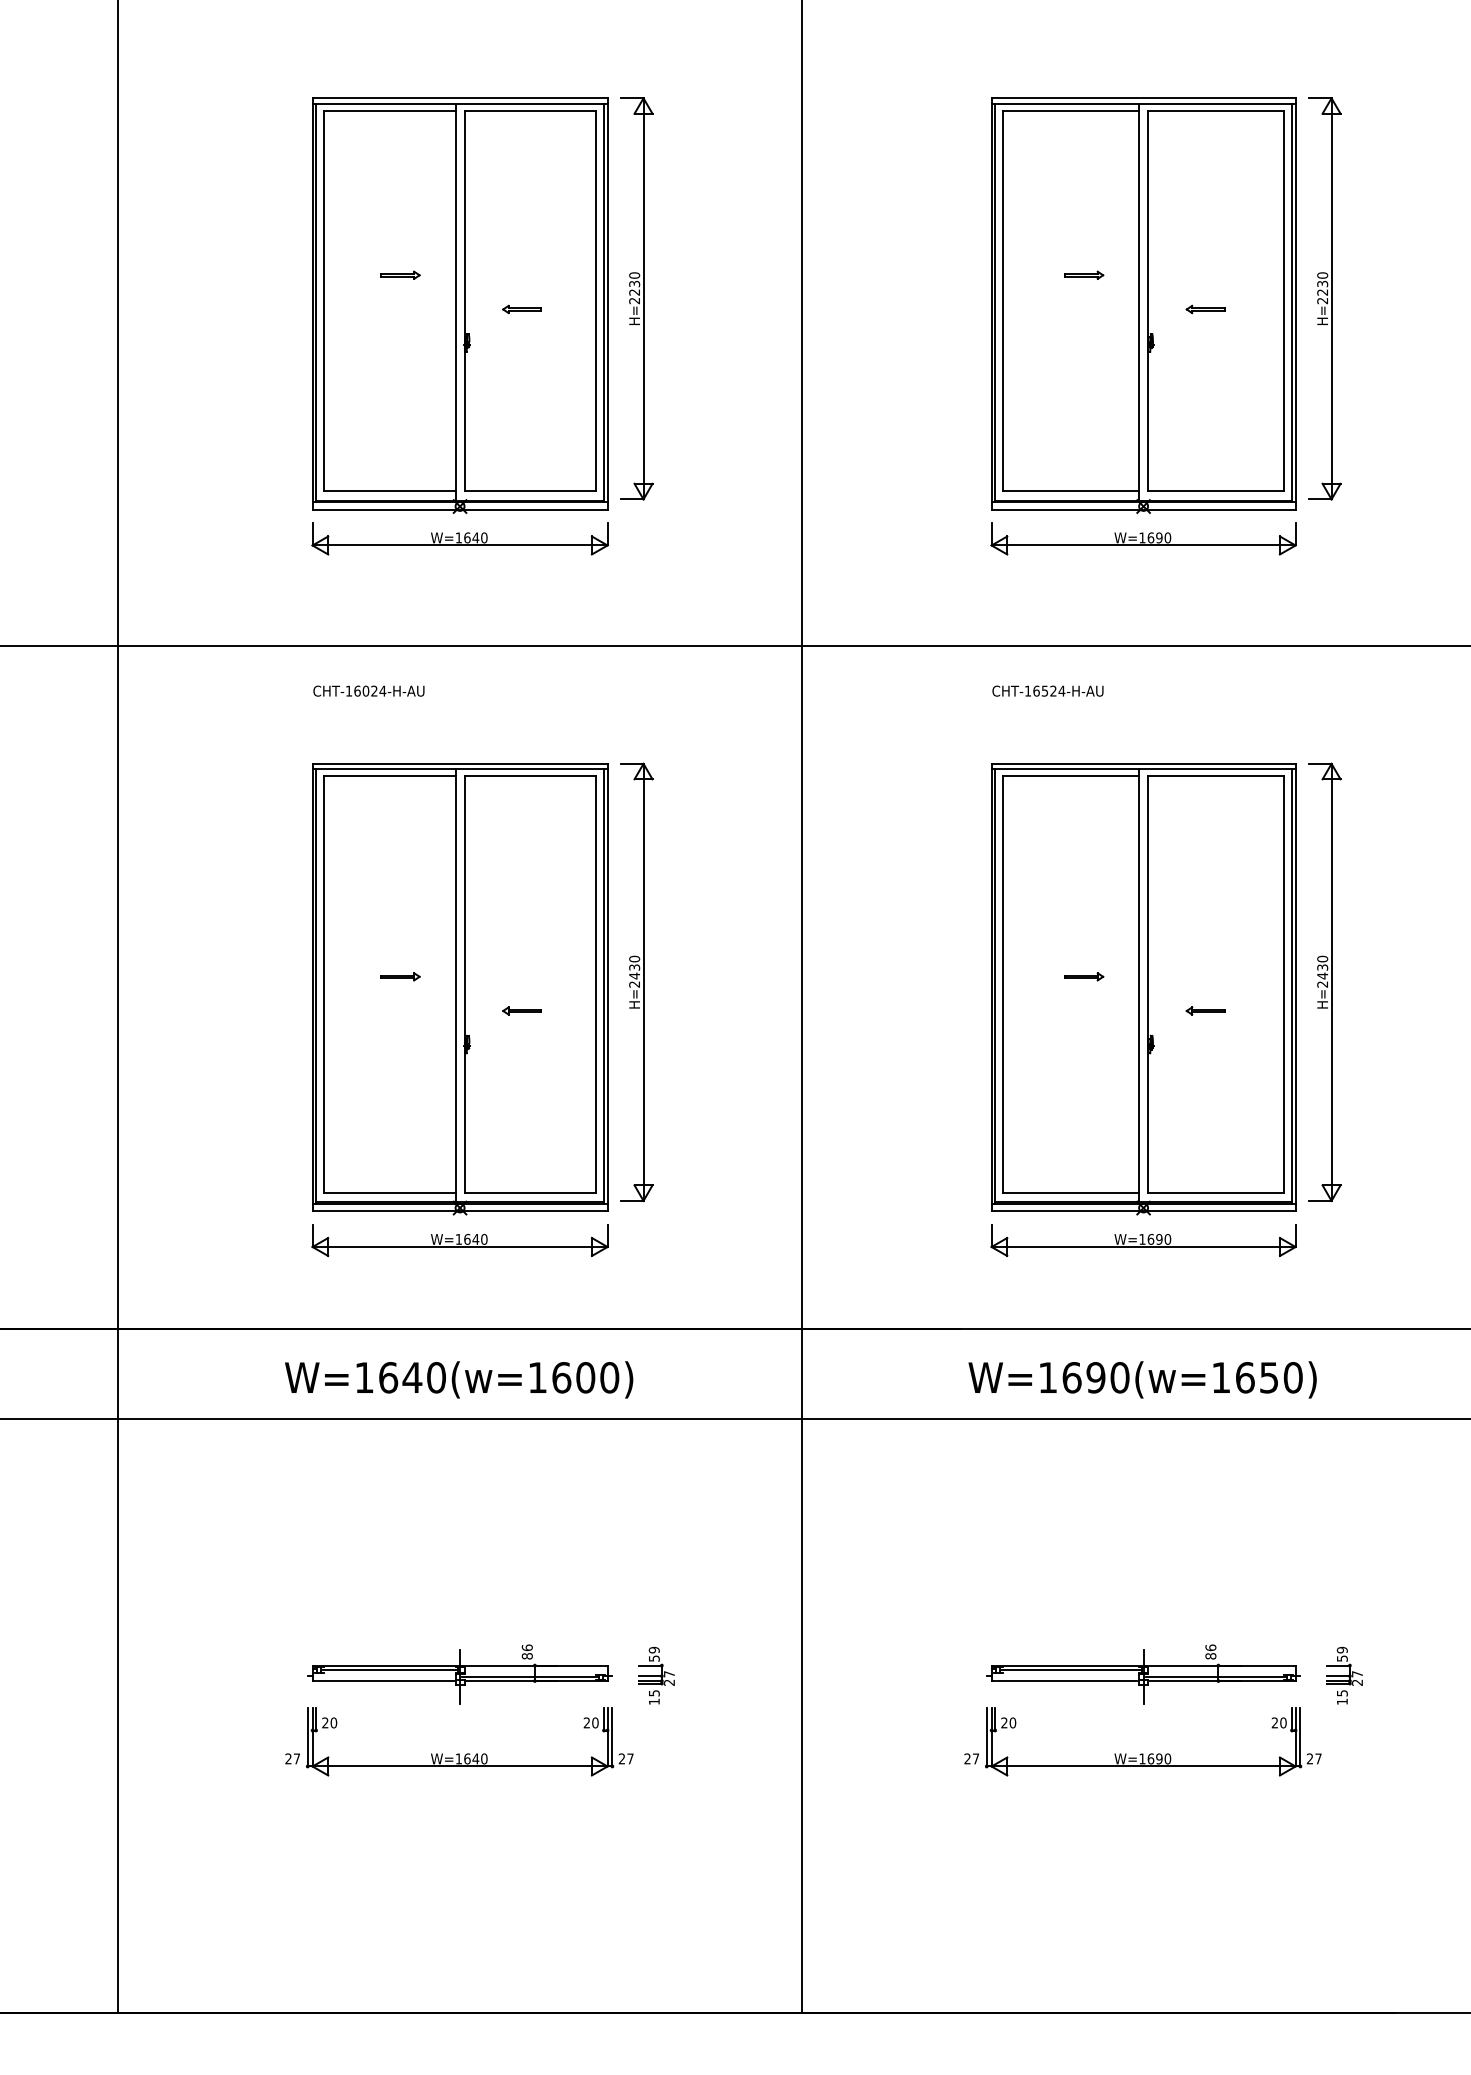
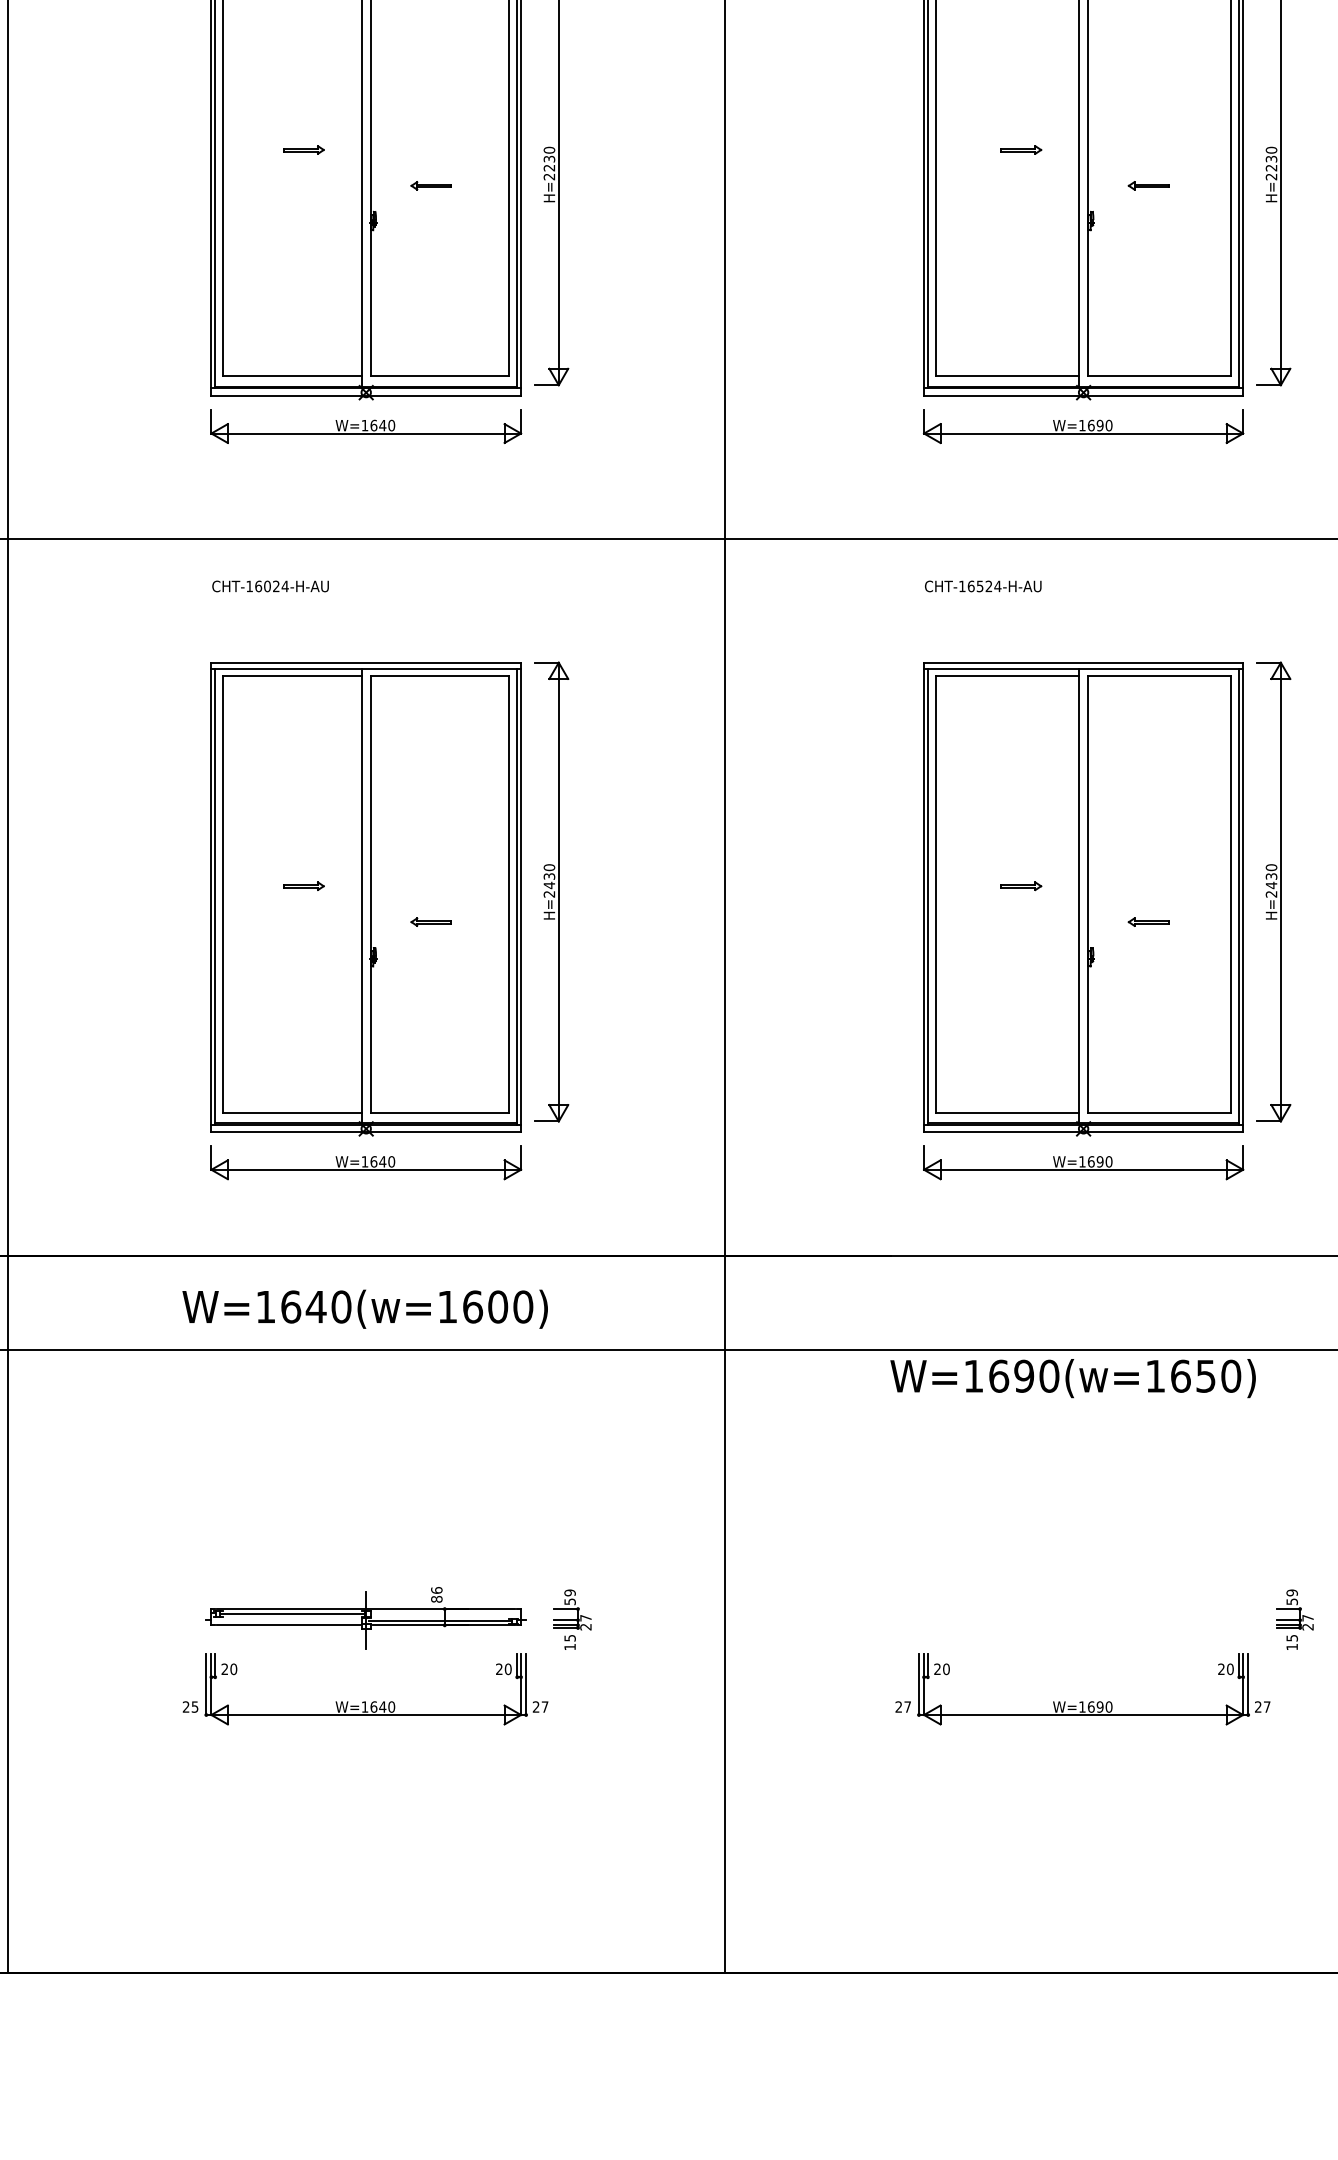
text: (1142, 1379) -> (1072, 1378), moved
part: (1143, 1674) -> (1083, 1618), removed
text: (296, 1758) -> (194, 1706), 27 -> 25

